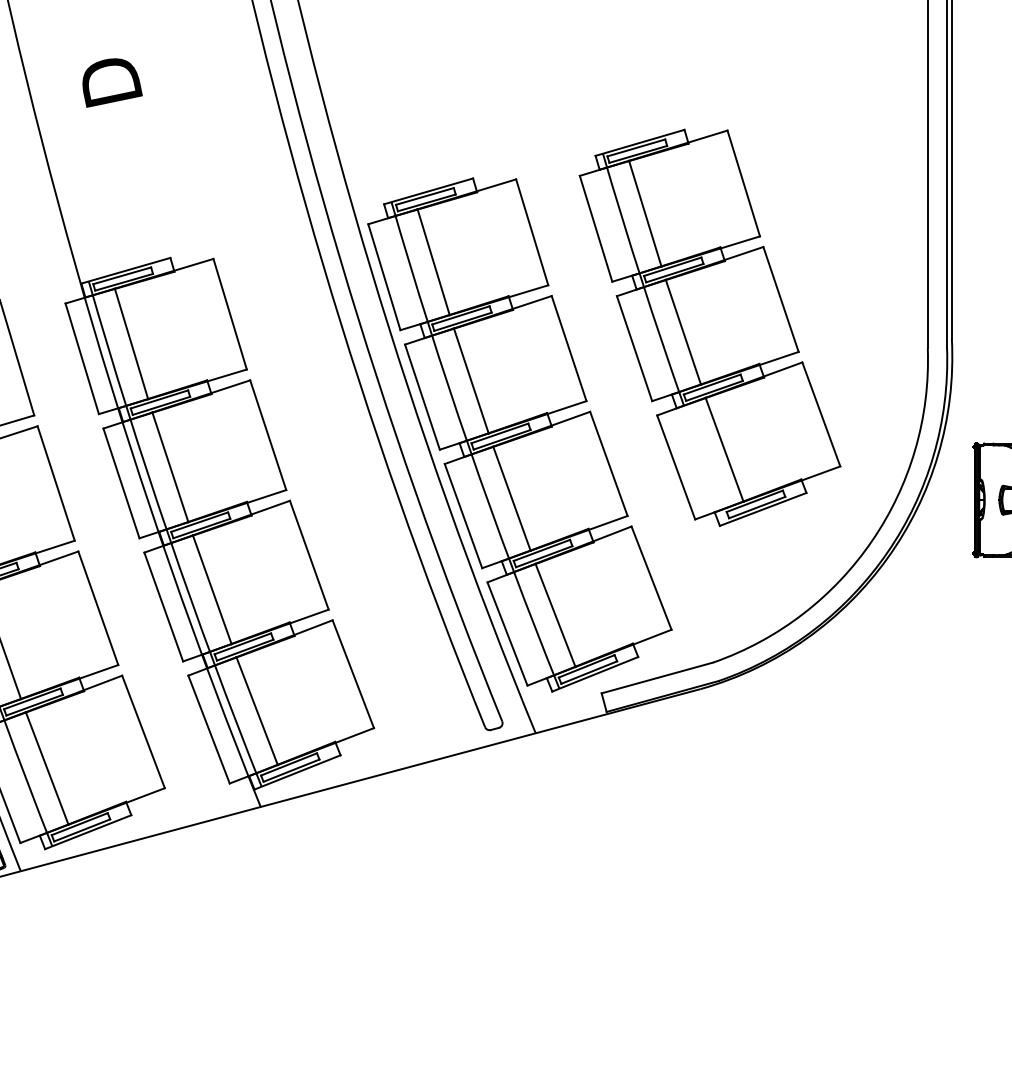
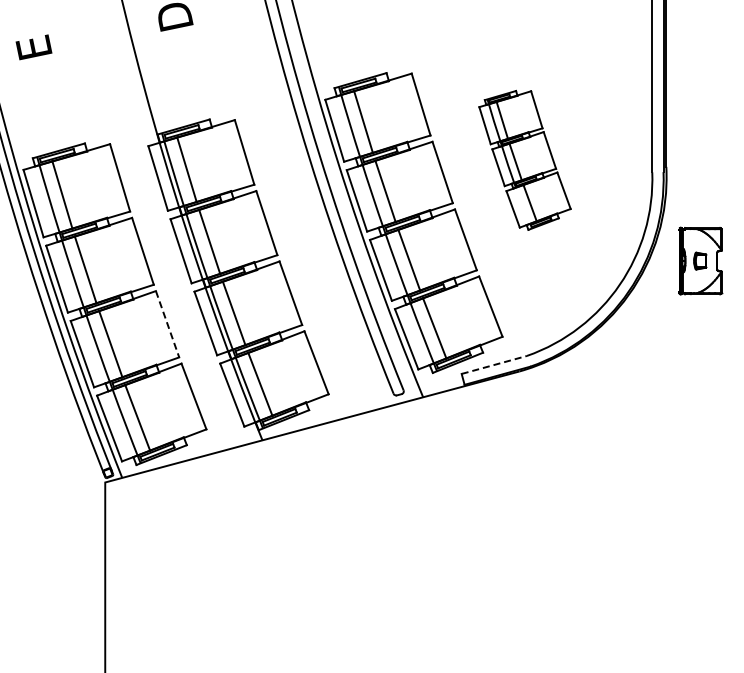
part: (709, 328) -> (524, 160), size x0.6
line: (98, 608) -> (167, 324), solid -> dashed
line: (657, 677) -> (494, 364), solid -> dashed

